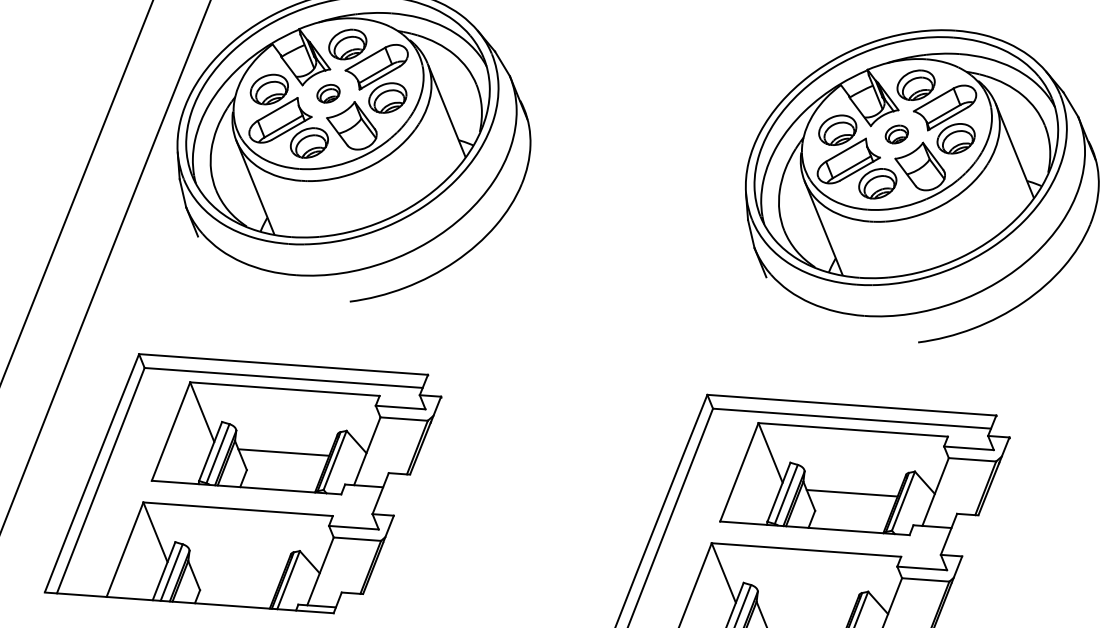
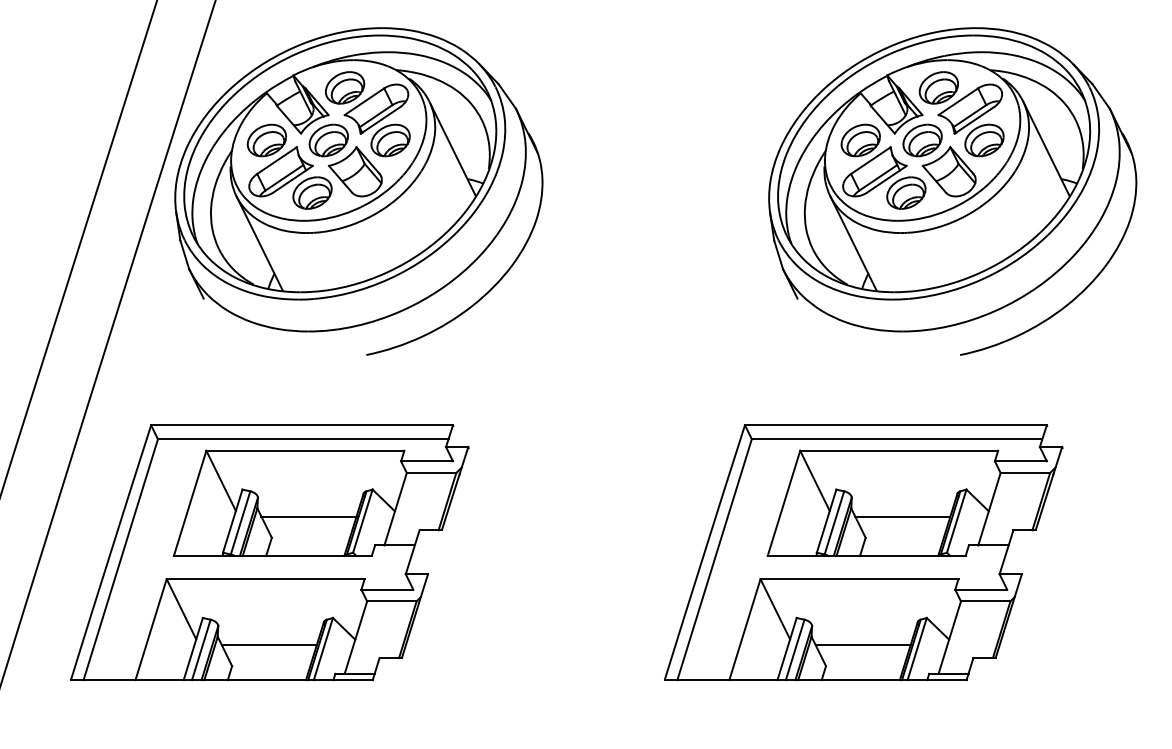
part: (328, 93) -> (328, 140), size x1.67
part: (896, 134) -> (922, 140), size x1.67
line: (236, 572) -> (268, 645), added
line: (804, 613) -> (862, 645), added

